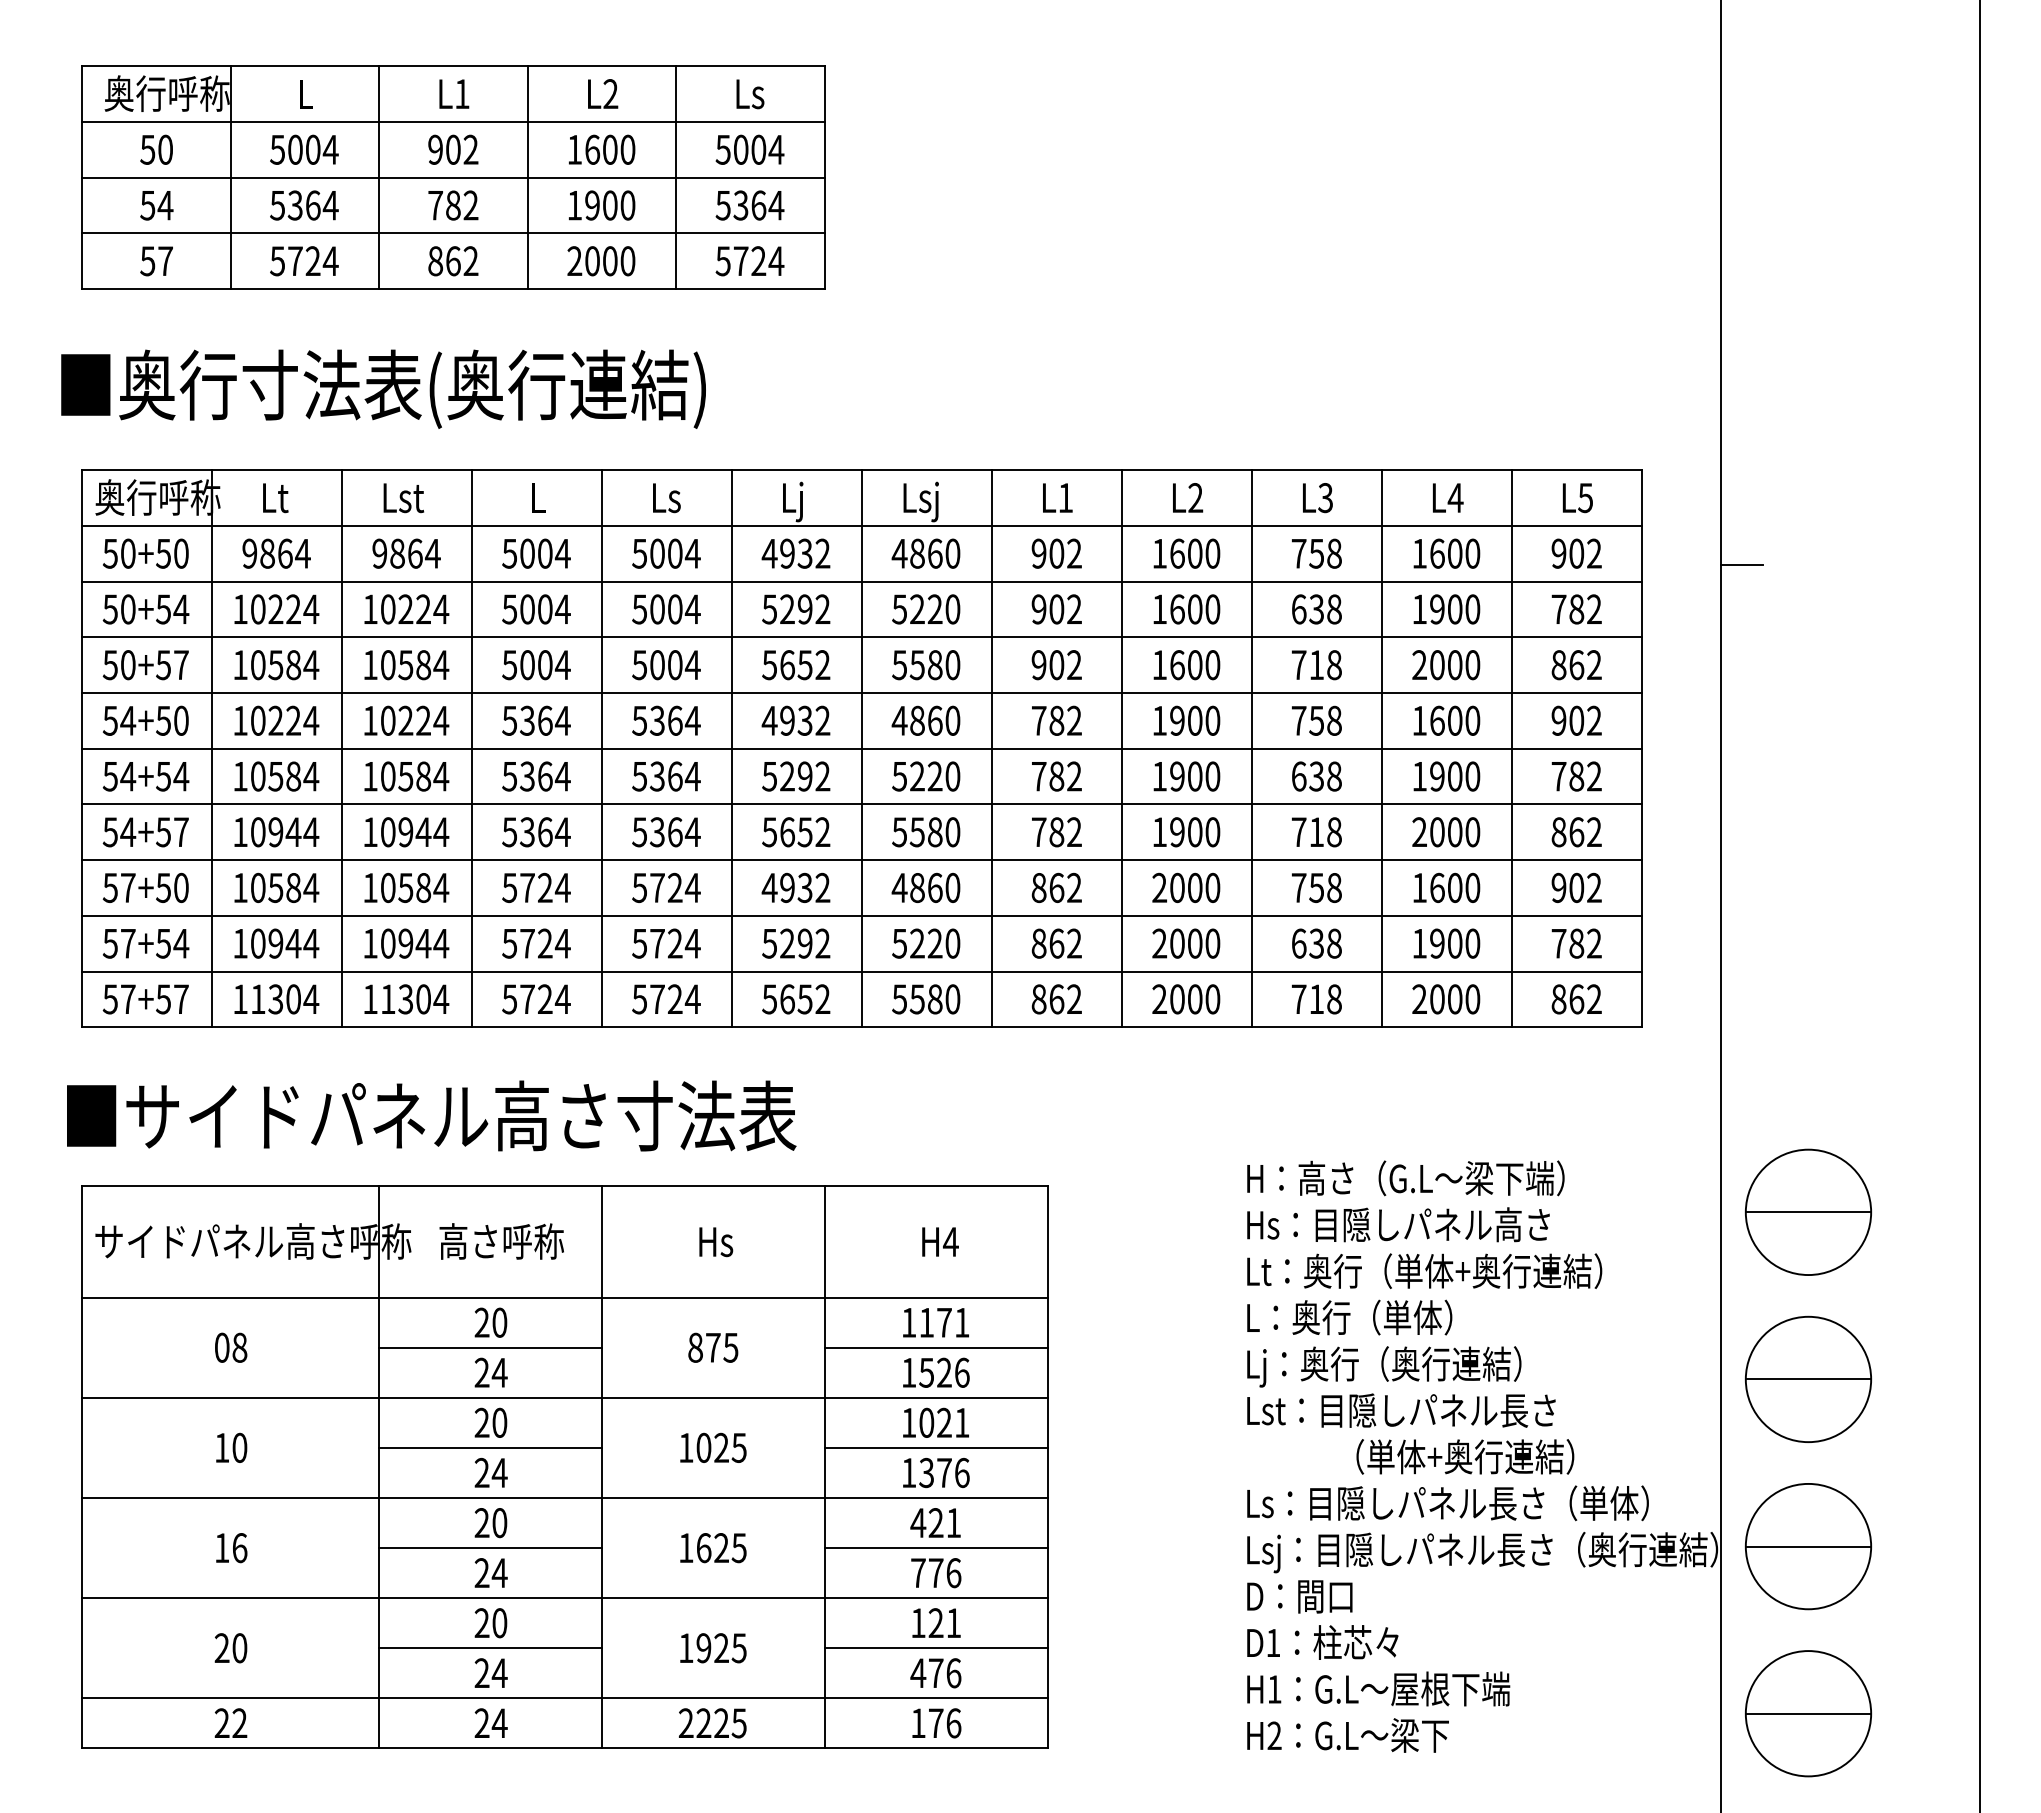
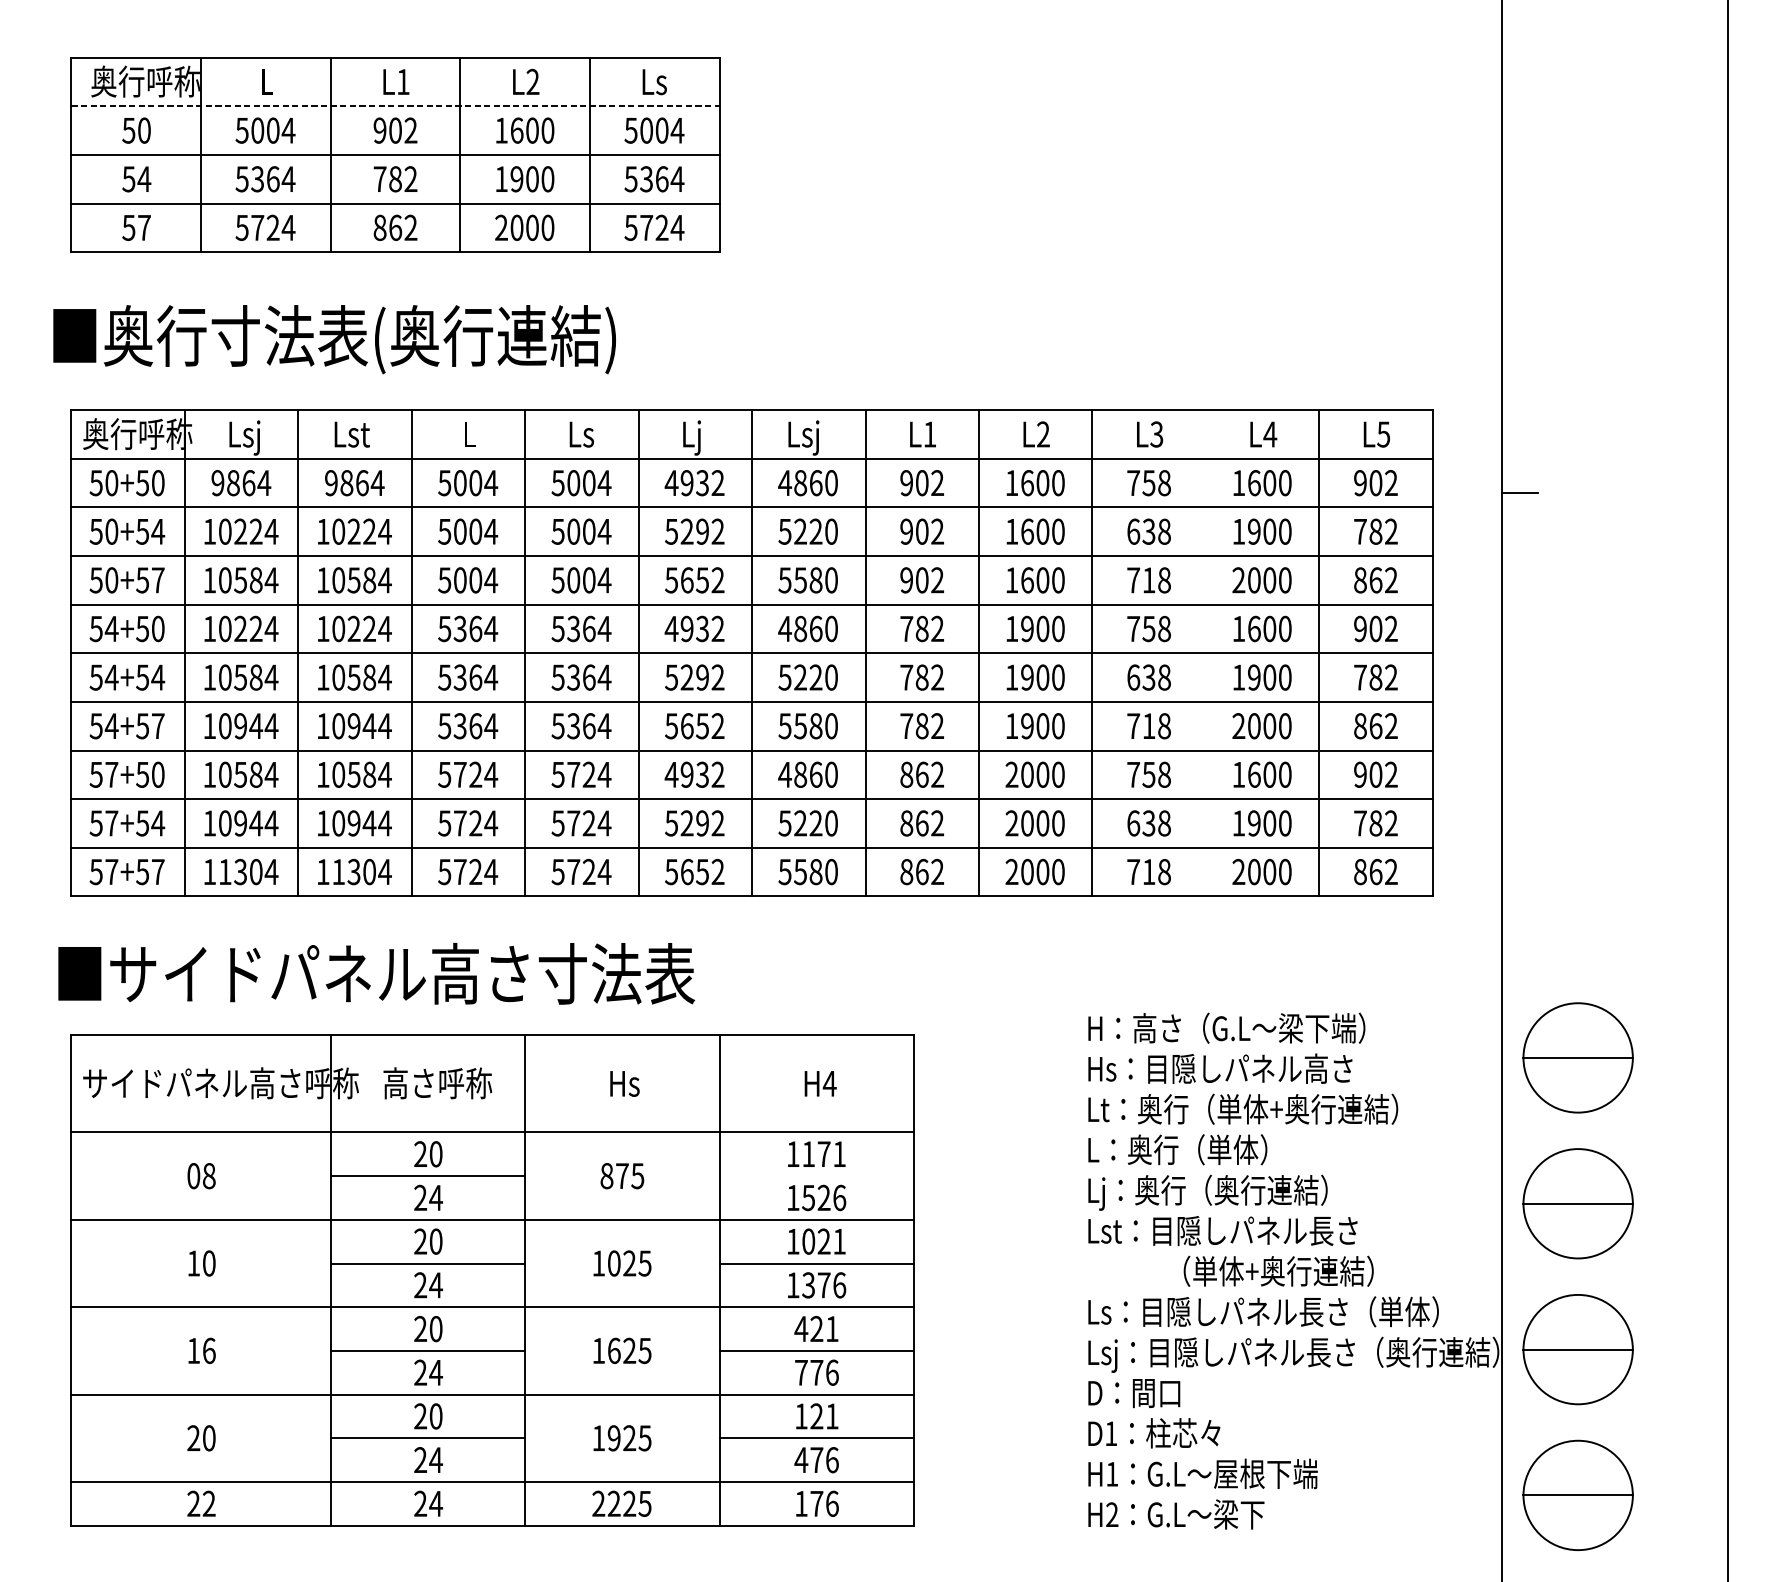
line: (453, 122) -> (395, 106), solid -> dashed
text: (288, 501) -> (251, 437), Lt -> Lsj
line: (1381, 748) -> (1205, 653), removed
line: (935, 1347) -> (816, 1175), removed

